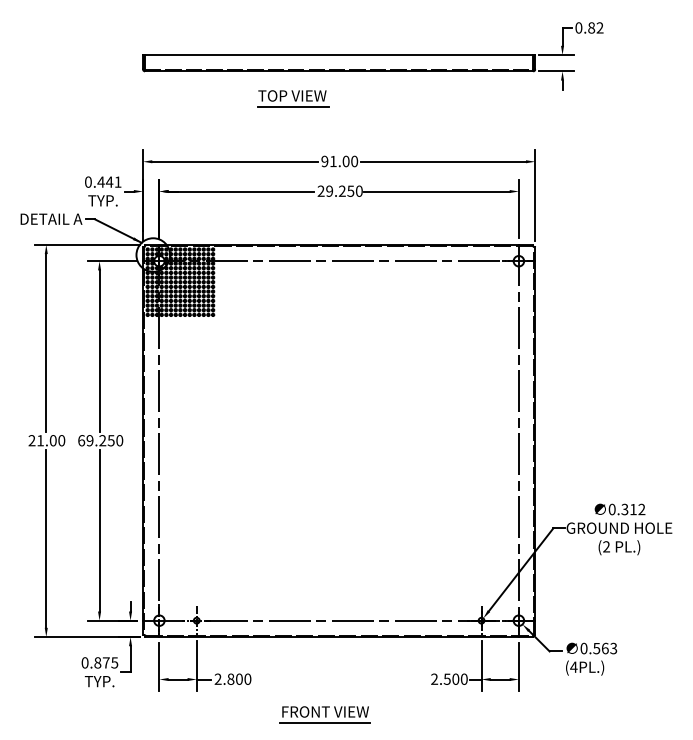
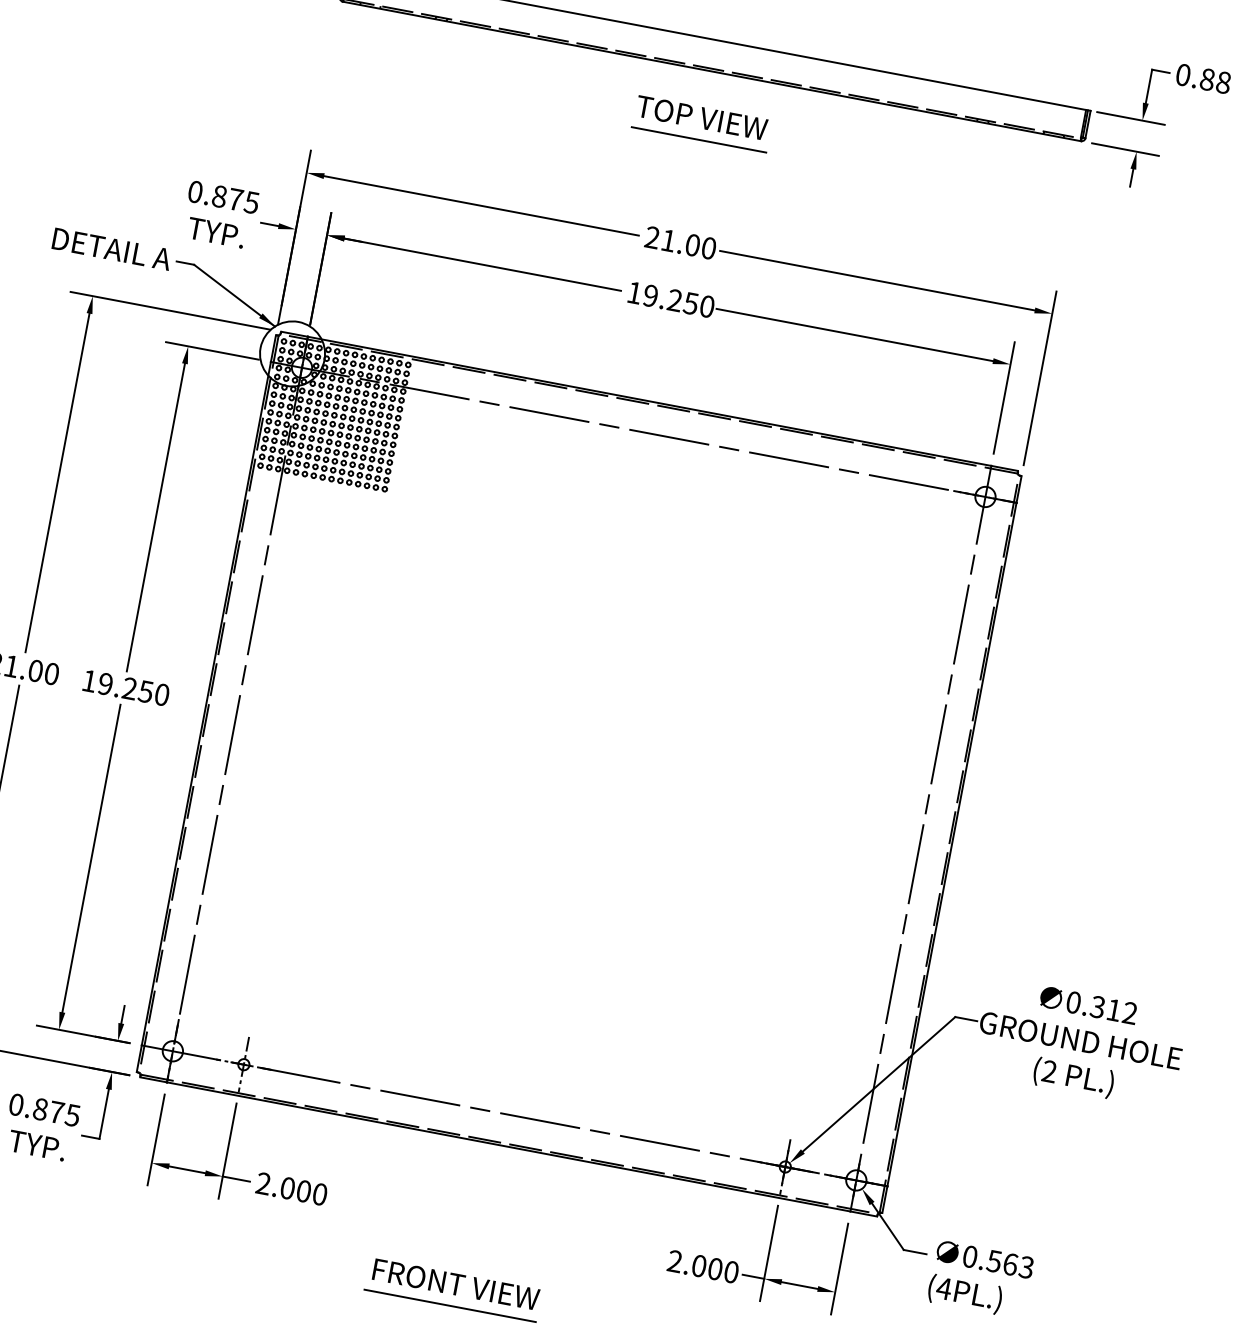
text: (599, 27) -> (1222, 81), 0.82 -> 0.88
part: (293, 98) -> (702, 123), moved
text: (324, 161) -> (651, 237), 91.00 -> 21.00
text: (109, 181) -> (235, 198), 0.441 -> 0.875
text: (320, 190) -> (633, 291), 29.250 -> 19.250
text: (81, 440) -> (89, 680), 69.250 -> 19.250
text: (446, 678) -> (697, 1264), 2.500 -> 2.000
text: (230, 679) -> (286, 1188), 2.800 -> 2.000

